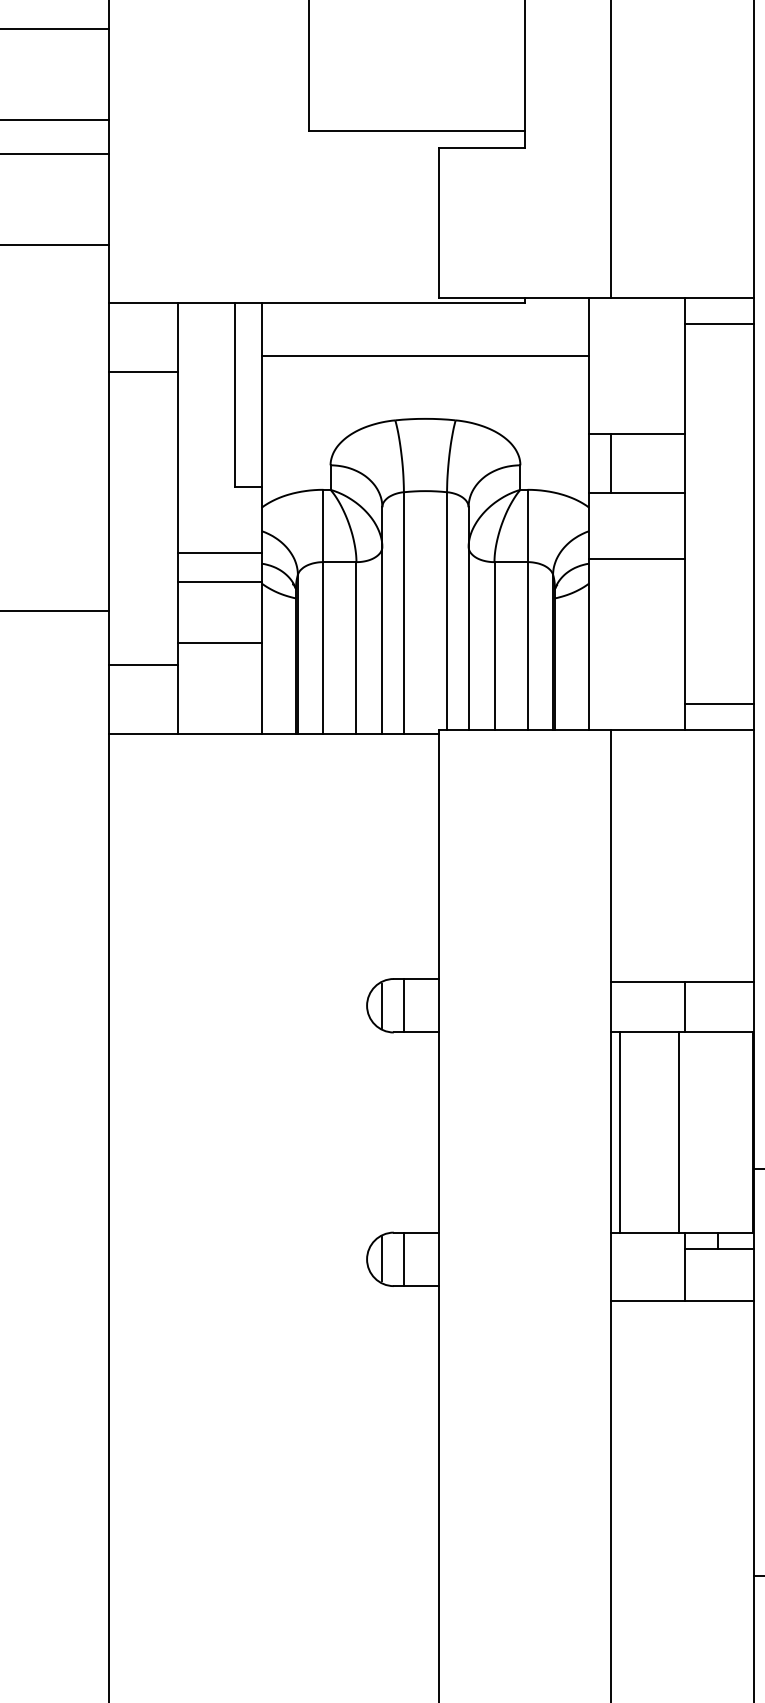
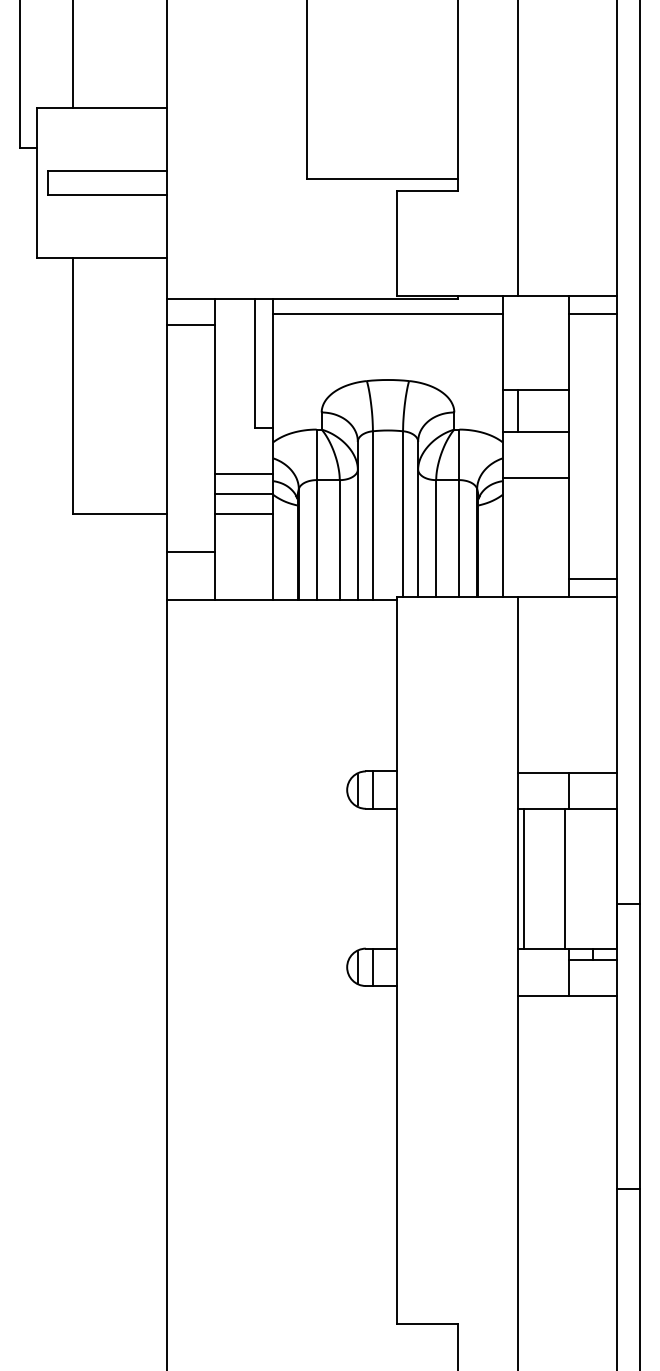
line: (424, 355) -> (387, 313), moved
line: (142, 372) -> (190, 325), moved
line: (220, 642) -> (244, 513), moved

